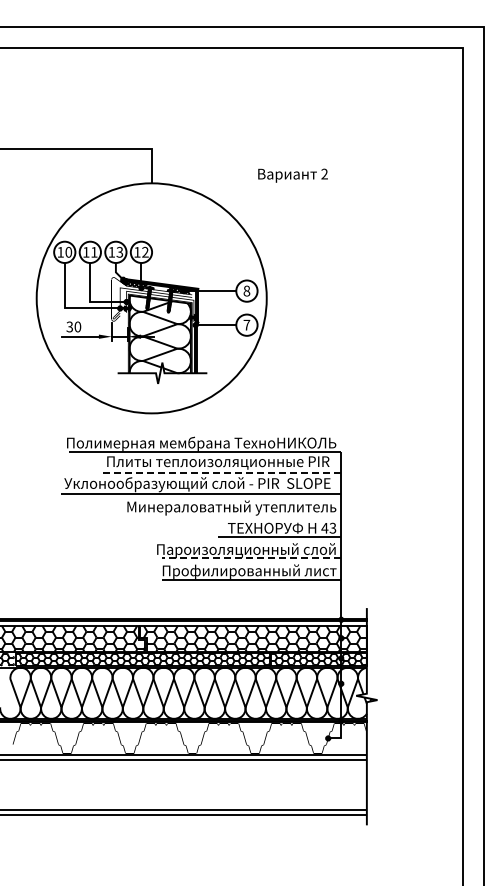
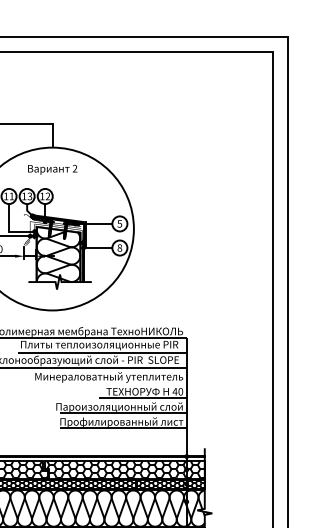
text: (292, 175) -> (52, 169), moved
text: (246, 290) -> (119, 223), 8 -> 5
text: (246, 324) -> (119, 247), 7 -> 8
line: (221, 473) -> (101, 353), dashed -> solid
text: (332, 528) -> (180, 391), 43 -> 40
line: (251, 558) -> (123, 413), dashed -> solid

